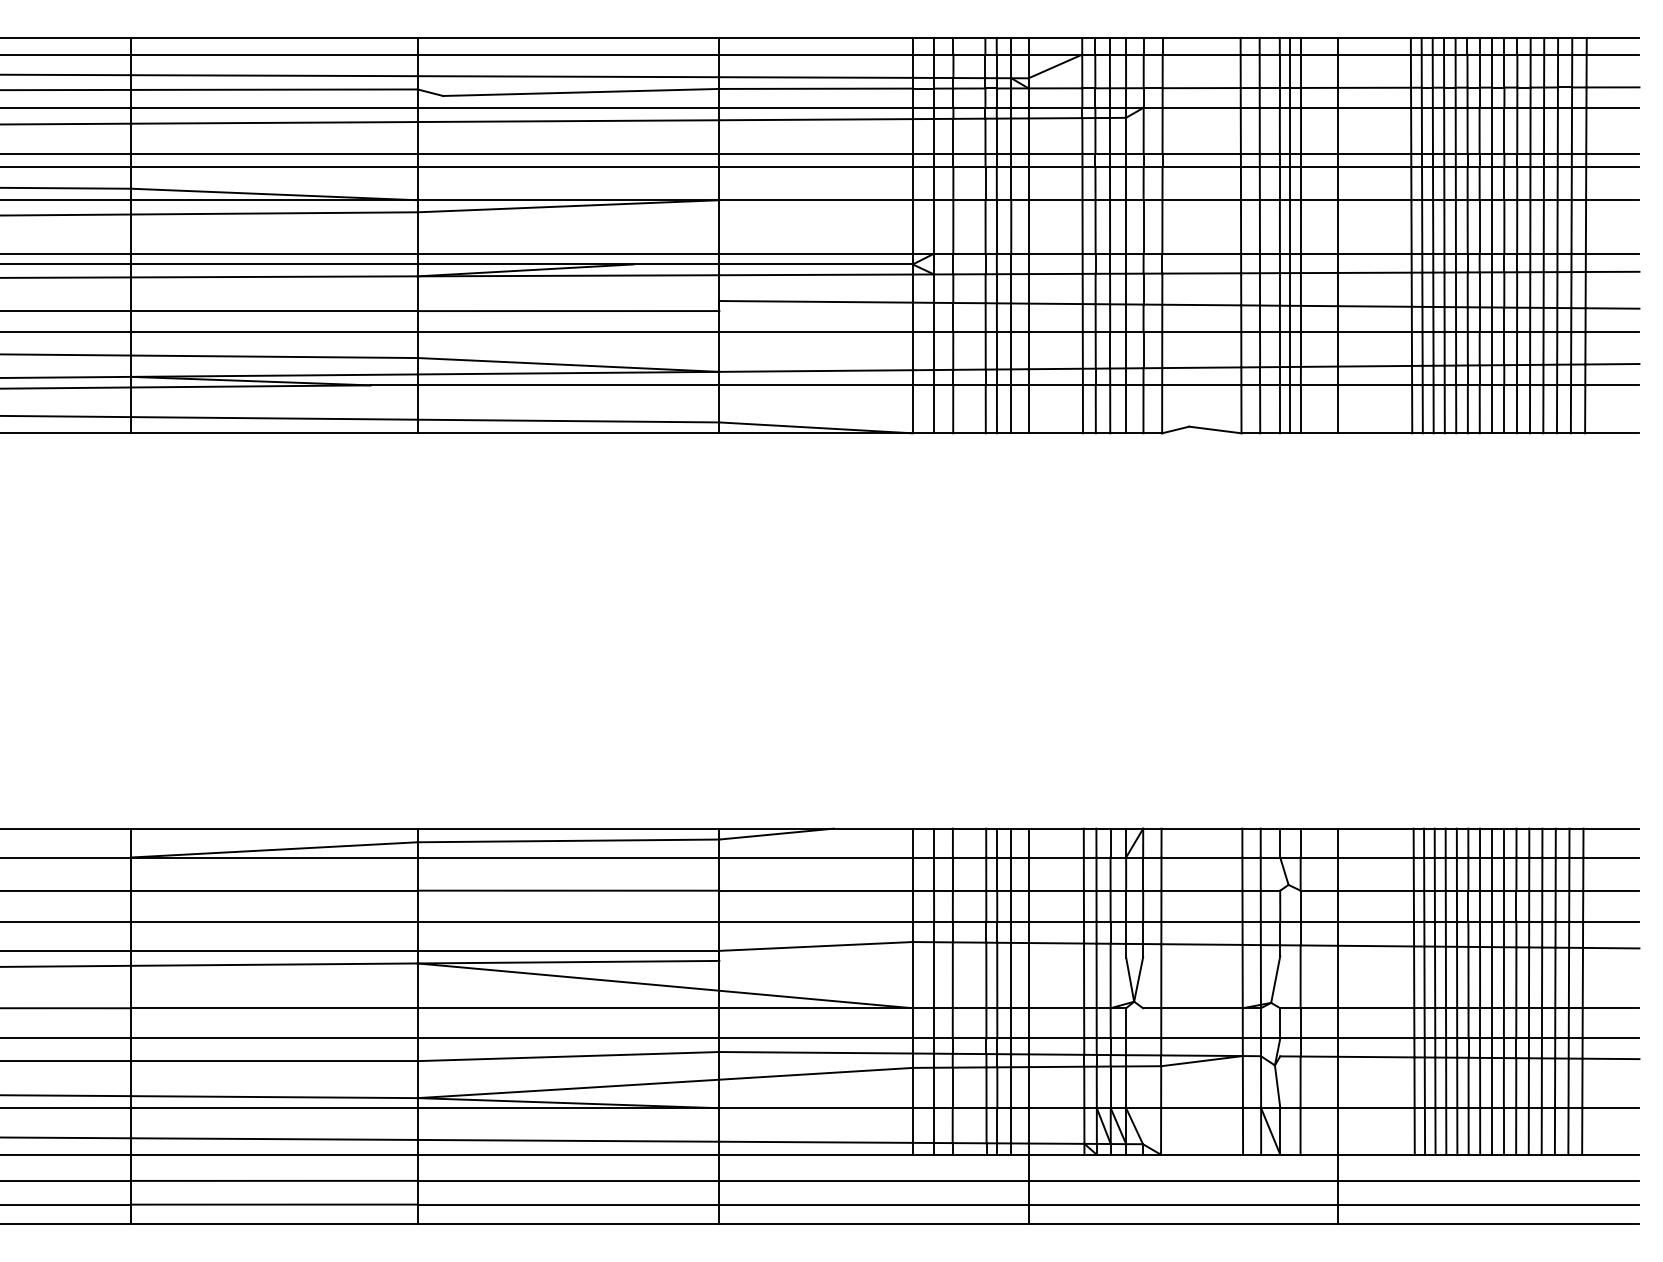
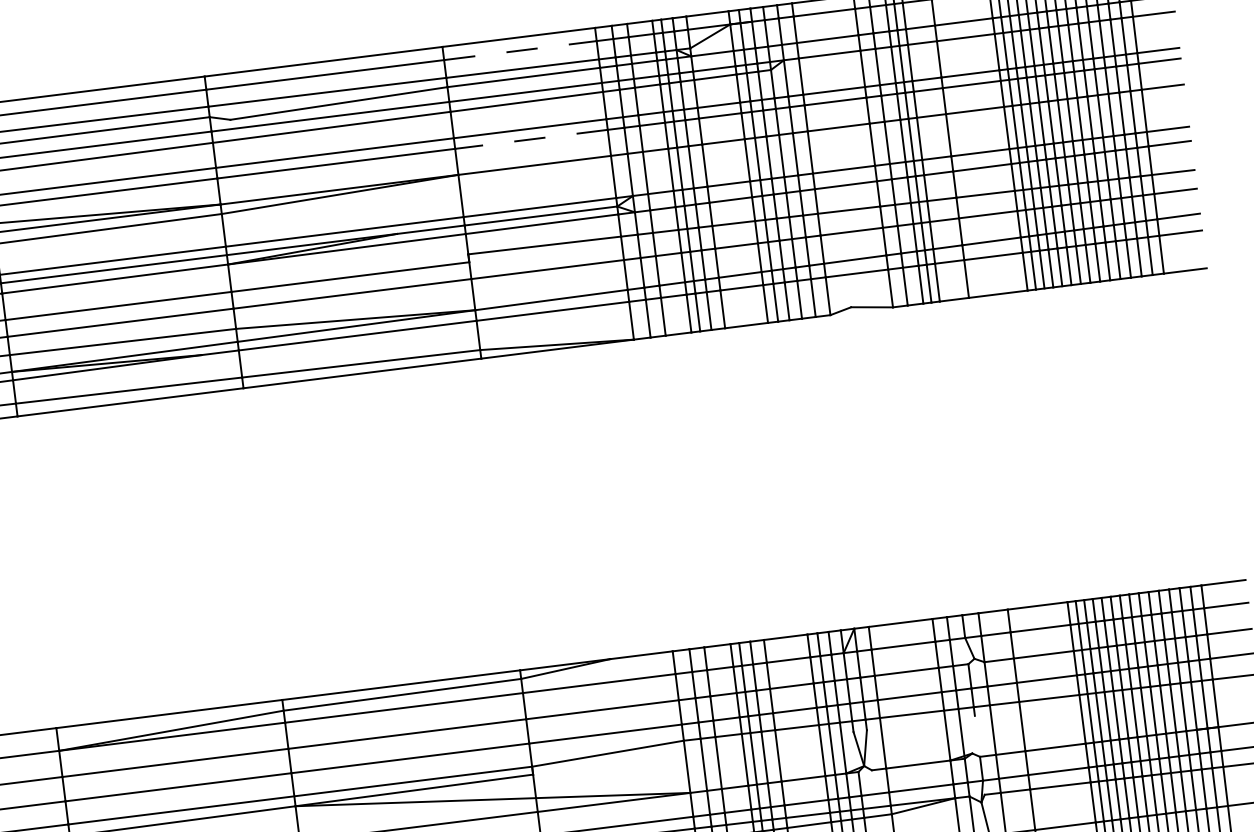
line: (816, 54) -> (520, 50), solid -> dashed
line: (816, 167) -> (531, 139), solid -> dashed
line: (1275, 979) -> (973, 734), removed

